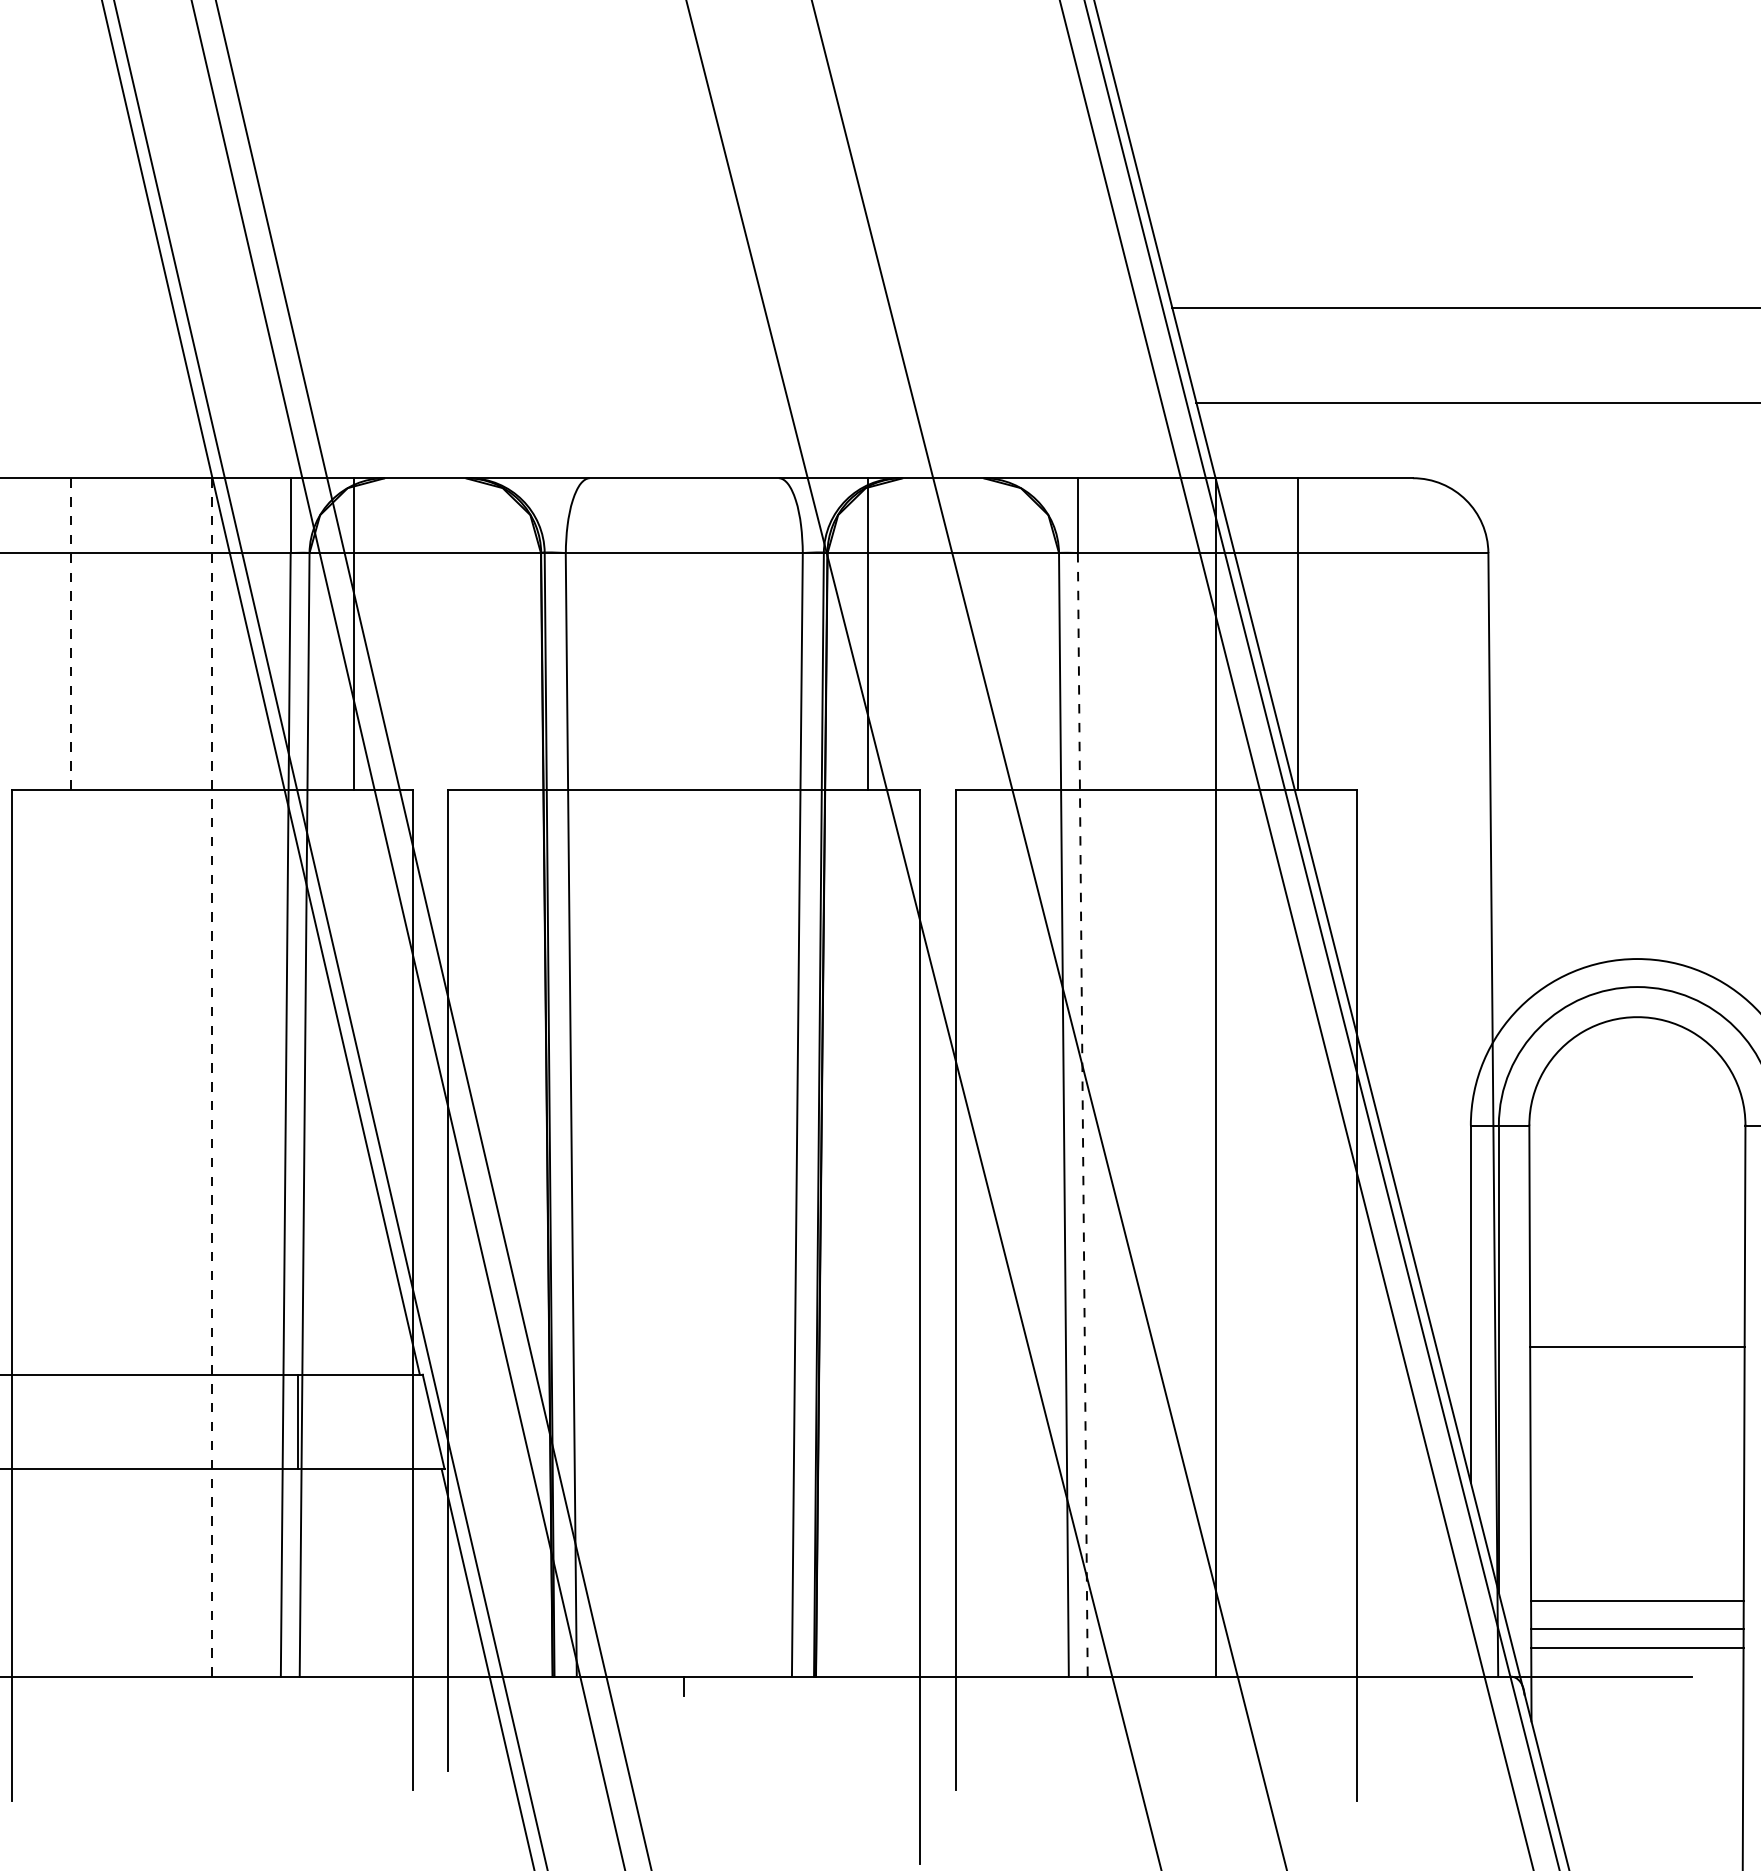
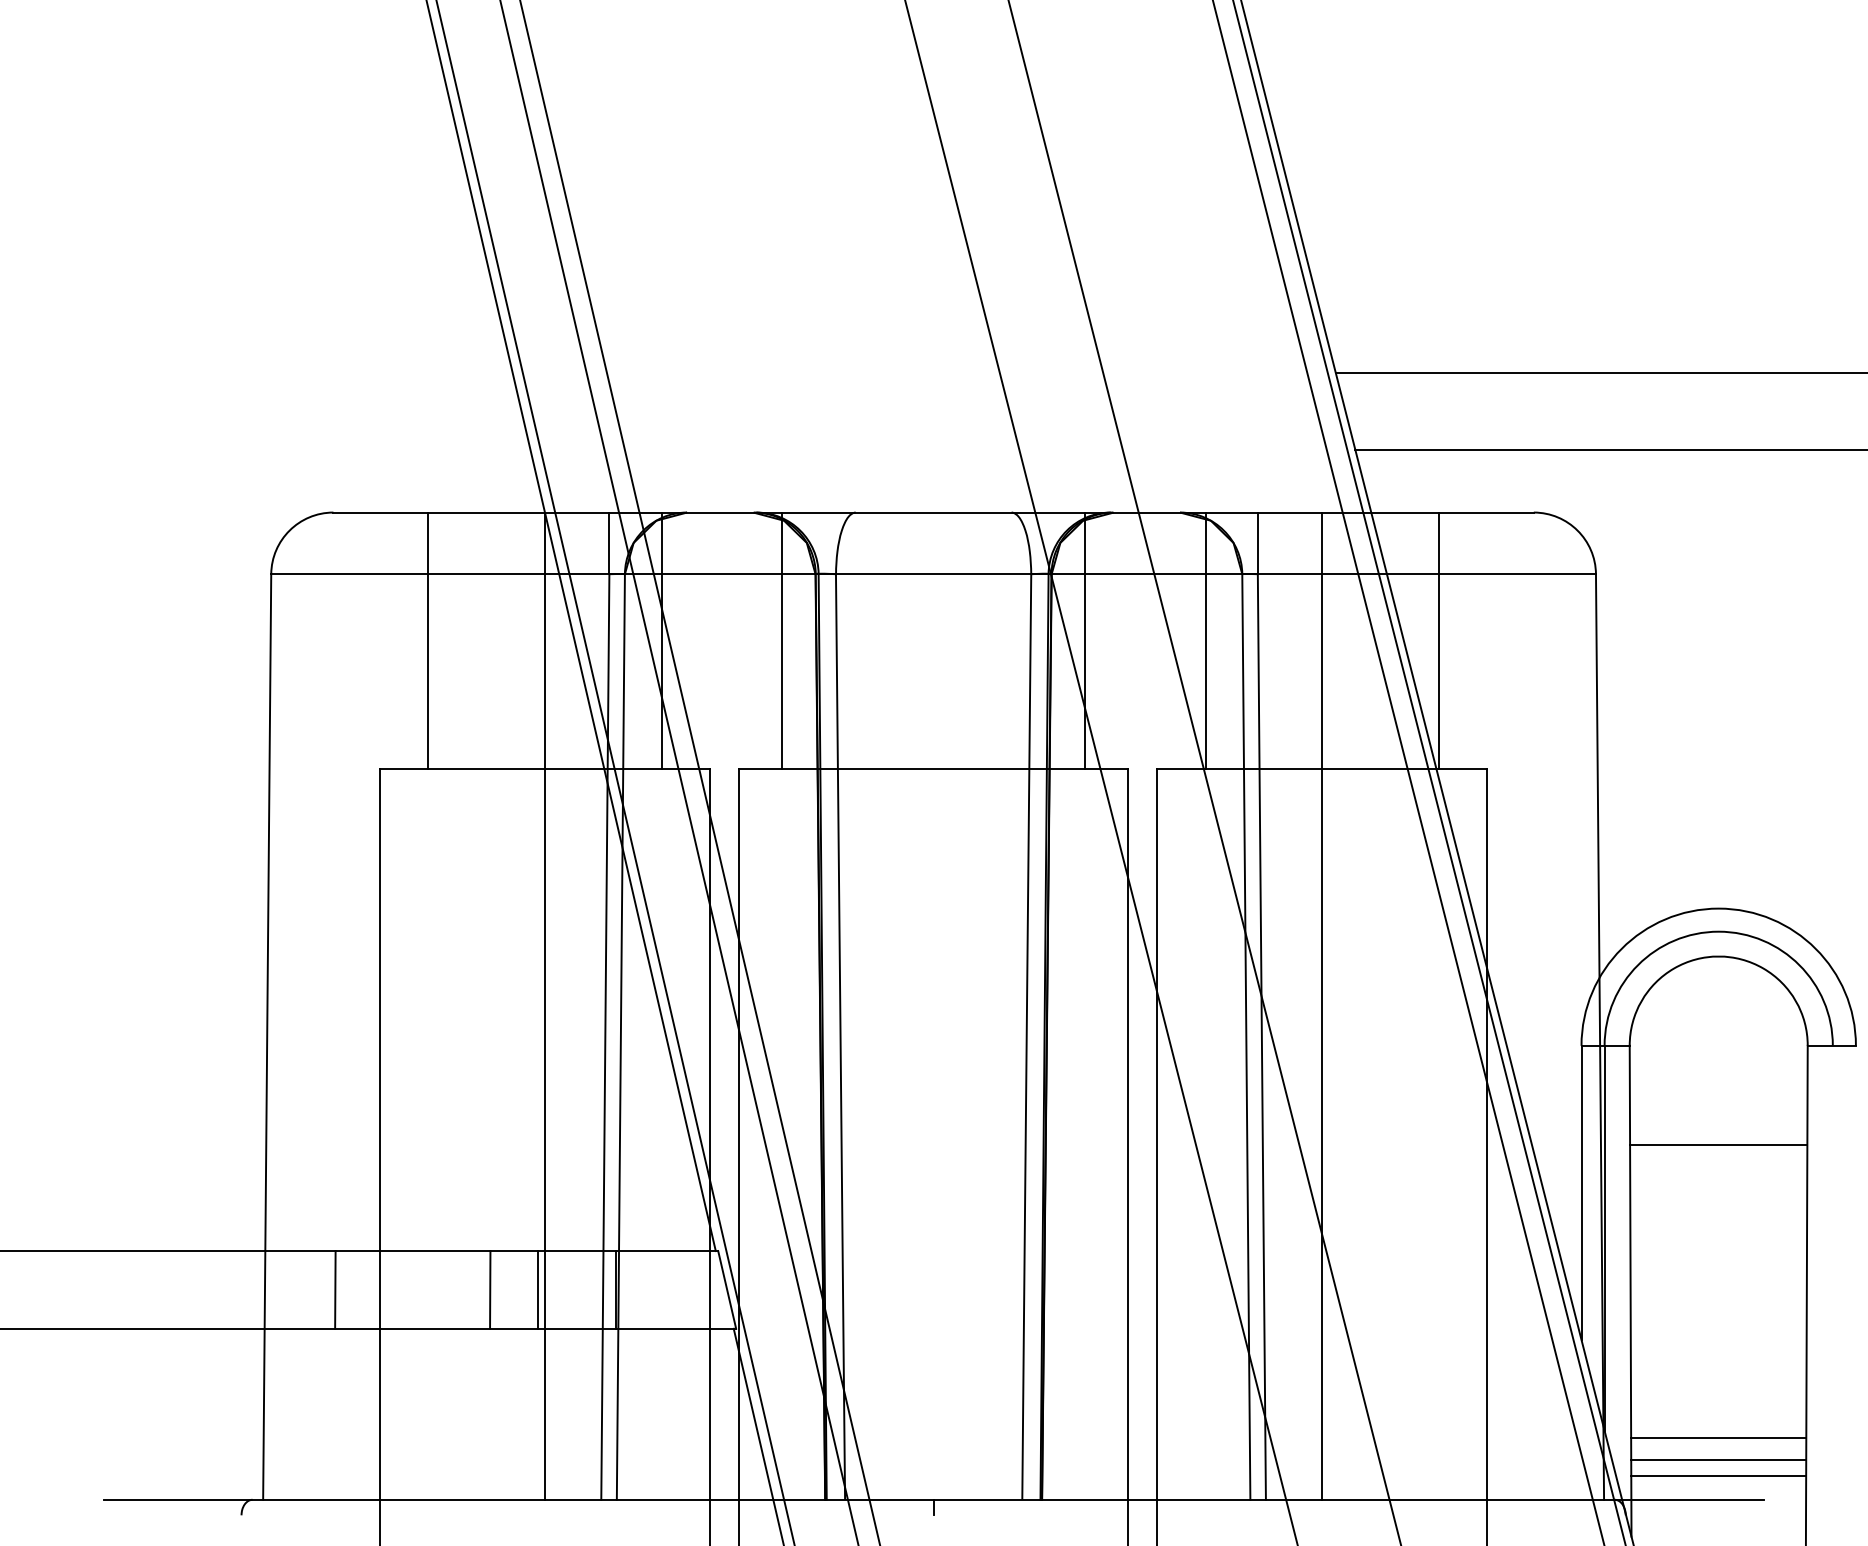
line: (500, 633) -> (782, 640), added
line: (1014, 633) -> (1205, 640), added
line: (71, 634) -> (428, 641), dashed -> solid
line: (1215, 1076) -> (1322, 1005), moved
line: (211, 1077) -> (544, 1006), dashed -> solid
line: (1082, 1114) -> (1261, 1036), dashed -> solid
line: (1637, 1347) -> (1718, 1144), moved
line: (146, 1421) -> (490, 1289), added
line: (204, 1421) -> (538, 1289), added

